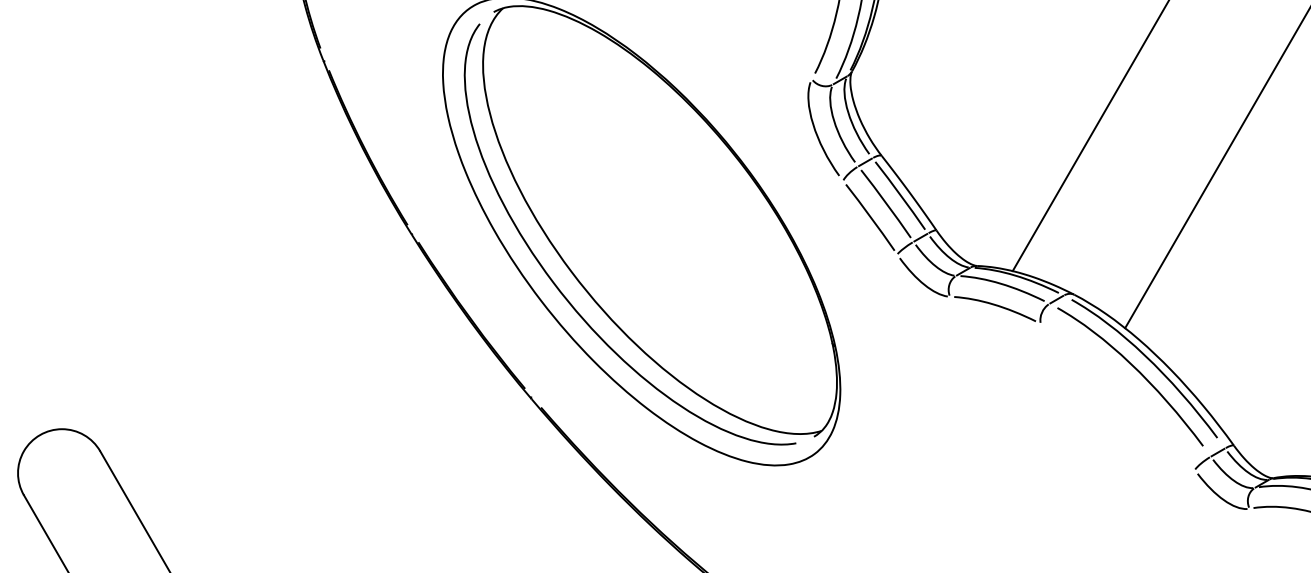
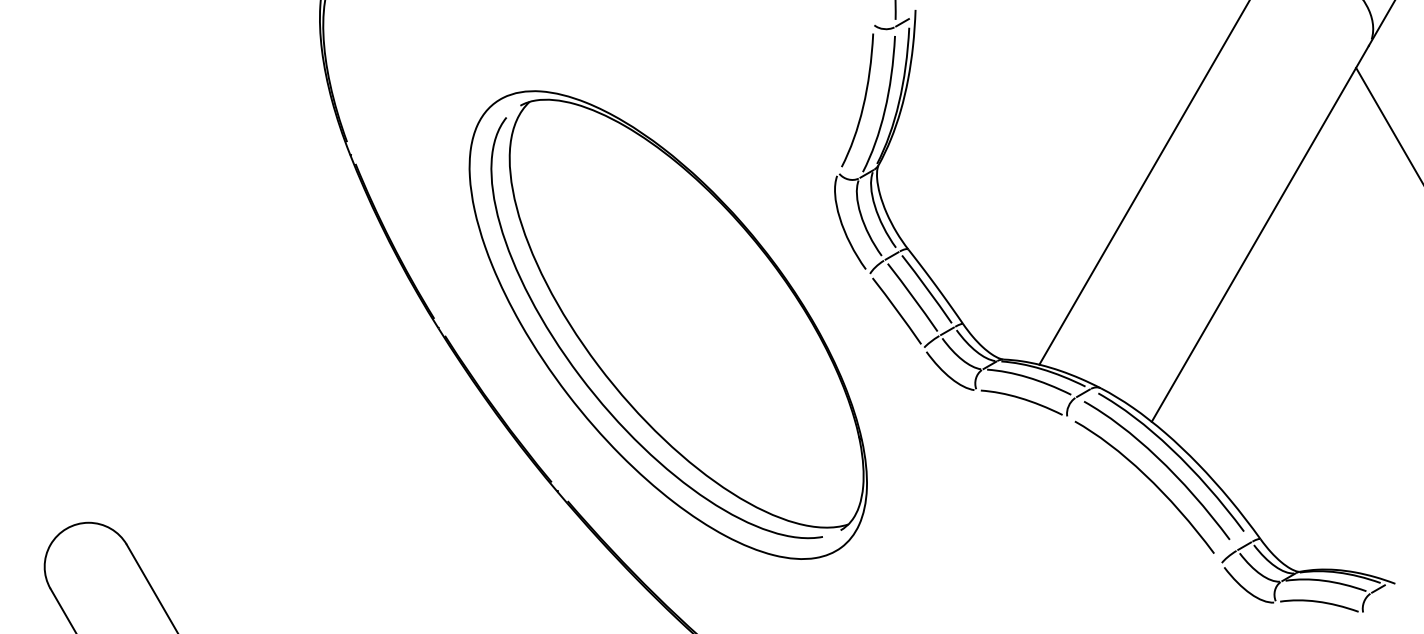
curve: (1122, 386) -> (1149, 480), added

